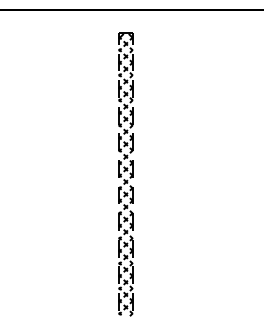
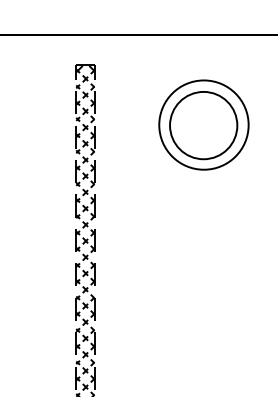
part: (217, 79) -> (204, 124), added

